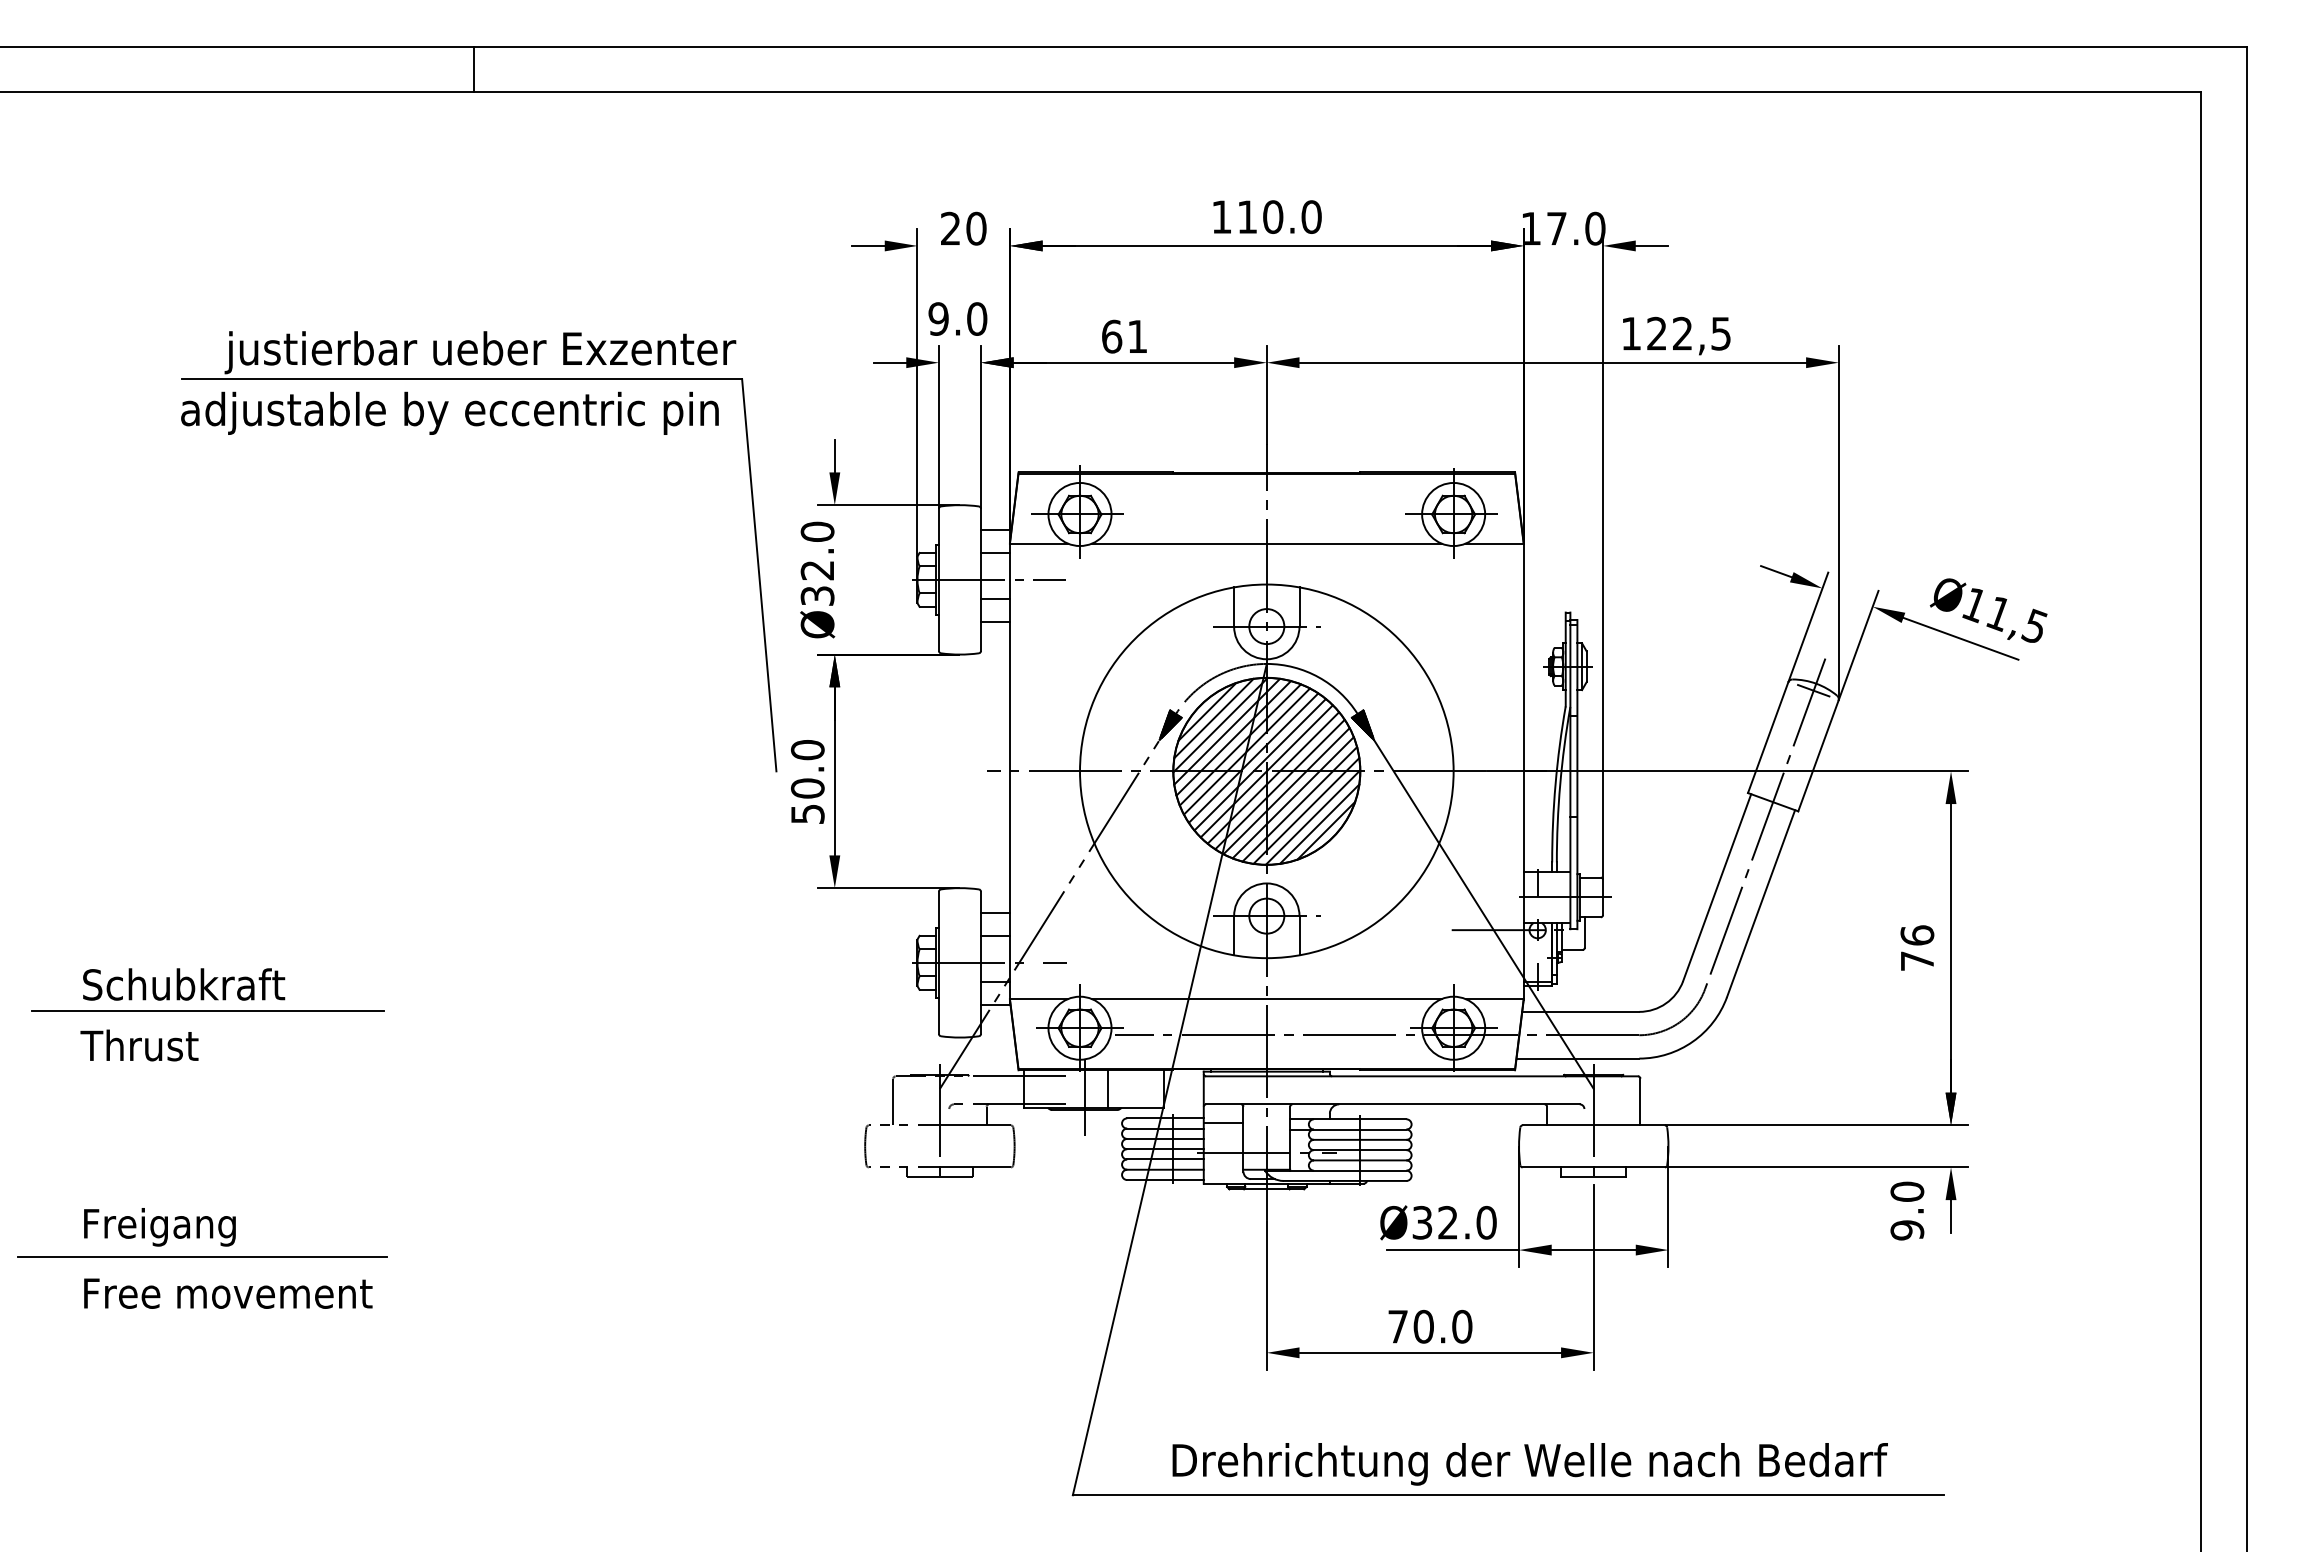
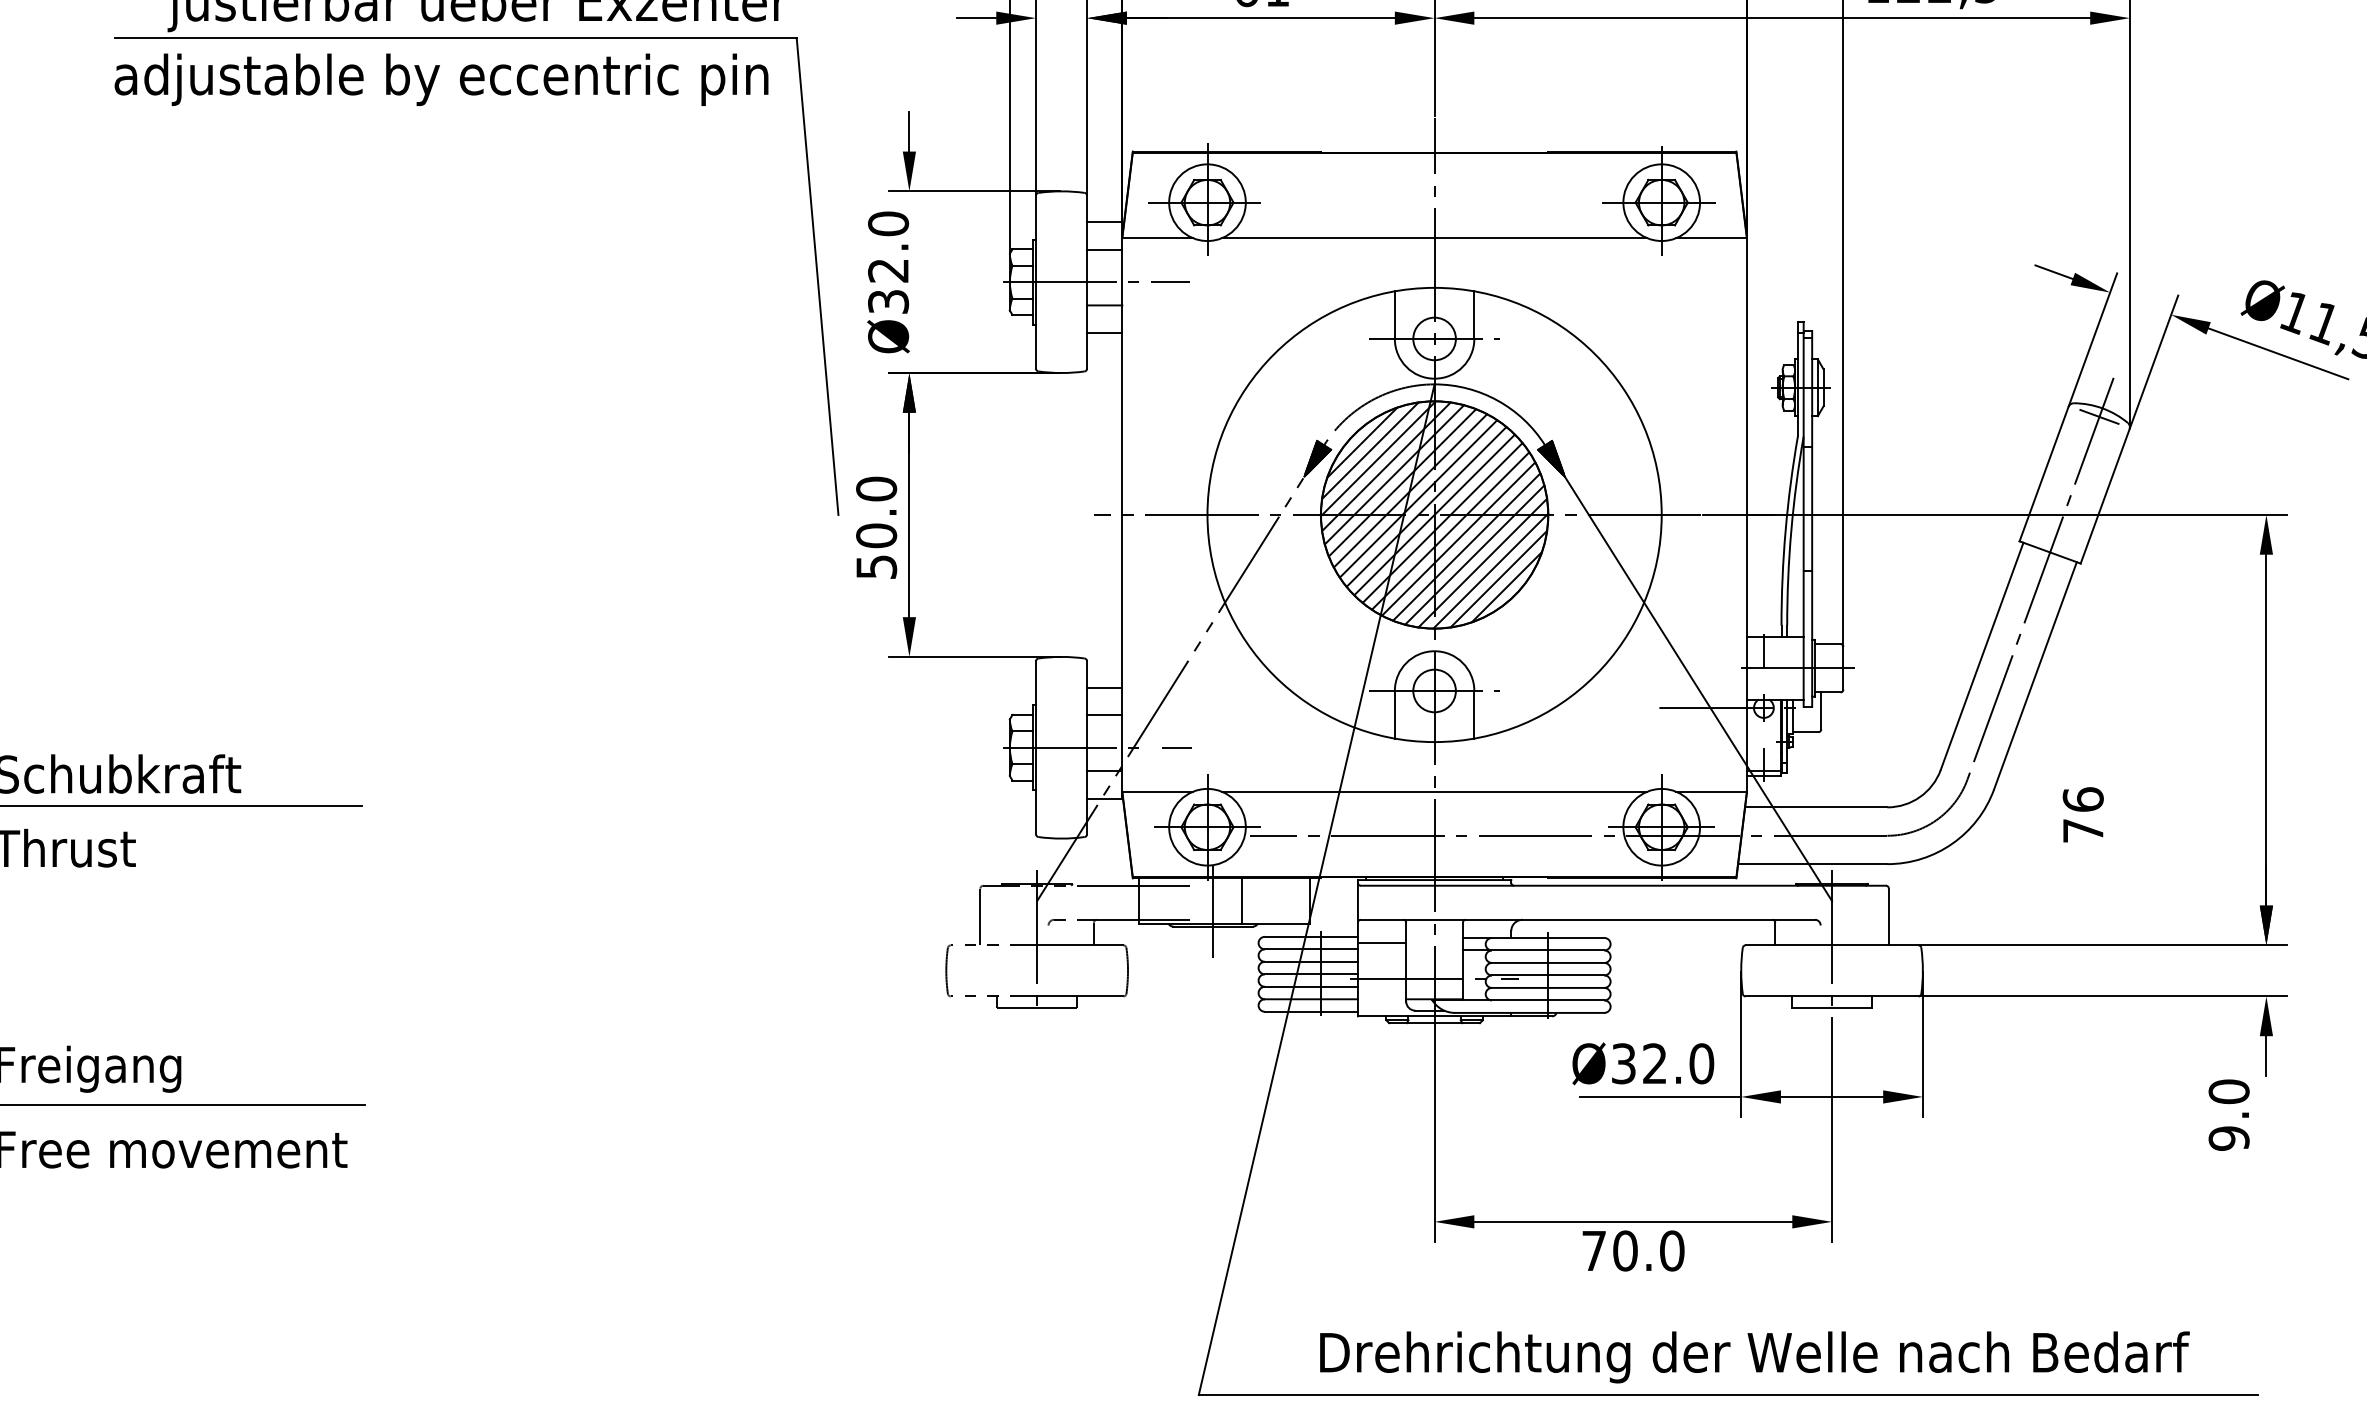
text: (1917, 947) -> (2083, 814), moved
text: (1907, 1210) -> (2229, 1114), moved
text: (1430, 1326) -> (1633, 1250), moved

